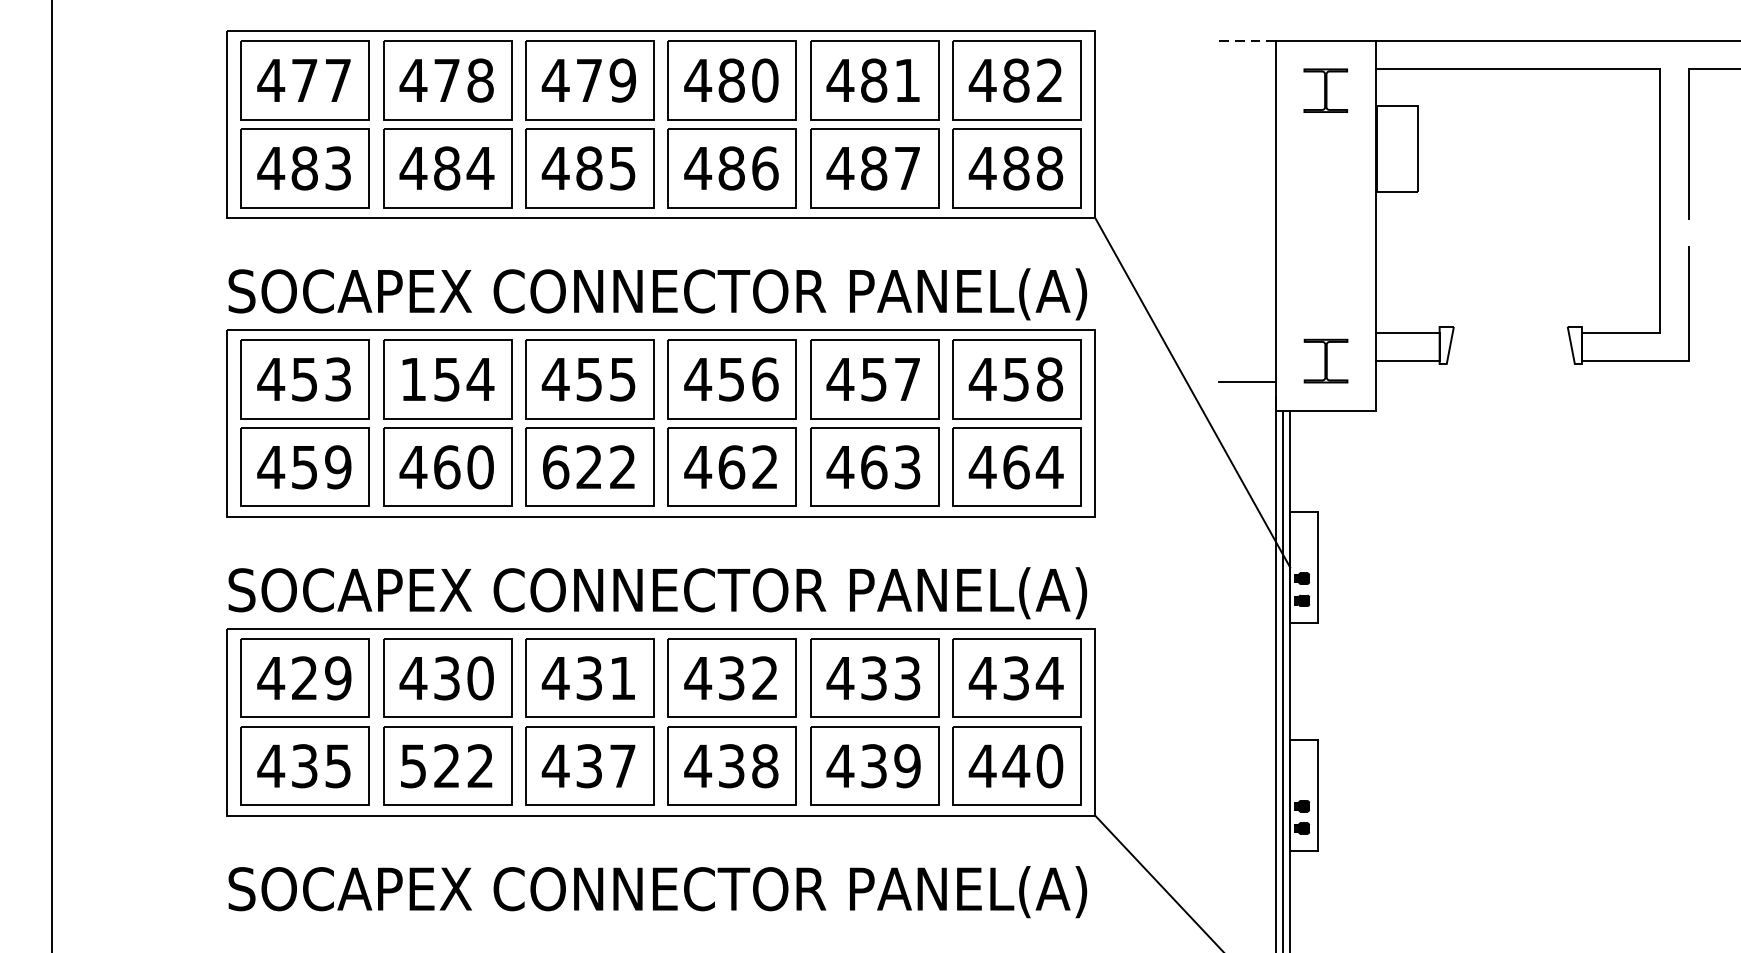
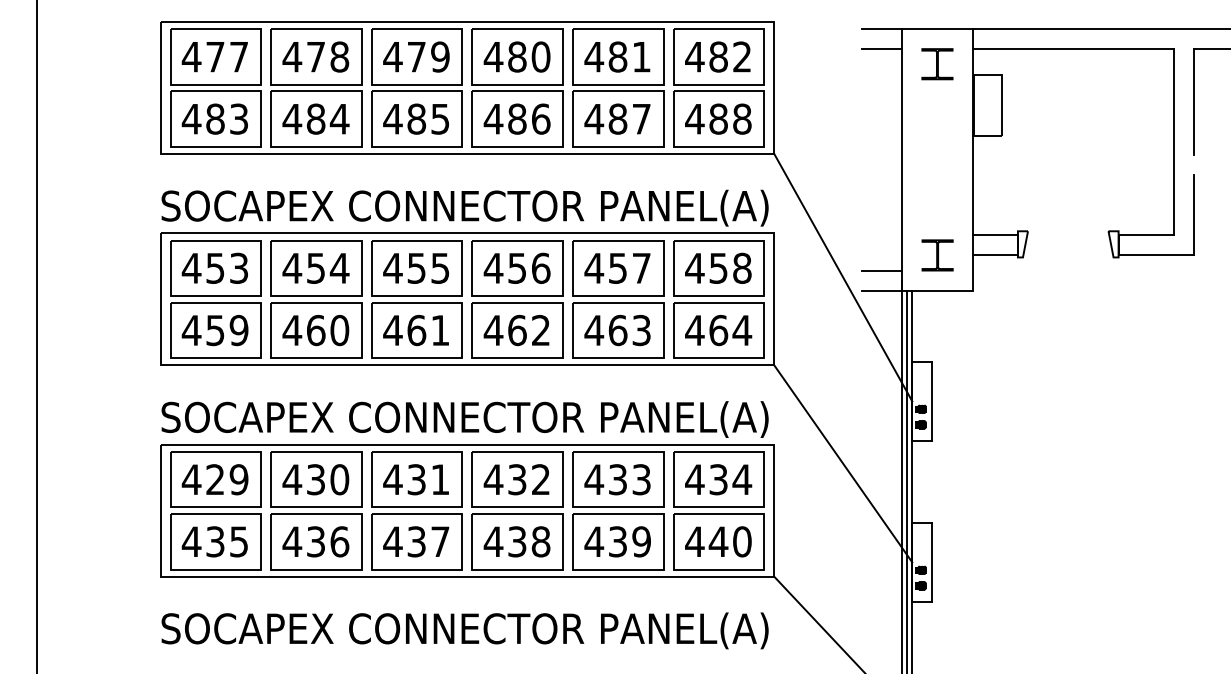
line: (1246, 41) -> (881, 29), dashed -> solid
line: (1248, 69) -> (882, 49), added
text: (413, 379) -> (292, 268), 154 -> 454
line: (1248, 410) -> (882, 290), added
text: (587, 467) -> (415, 330), 622 -> 461
line: (1192, 655) -> (843, 463), added
text: (446, 765) -> (315, 541), 522 -> 436

